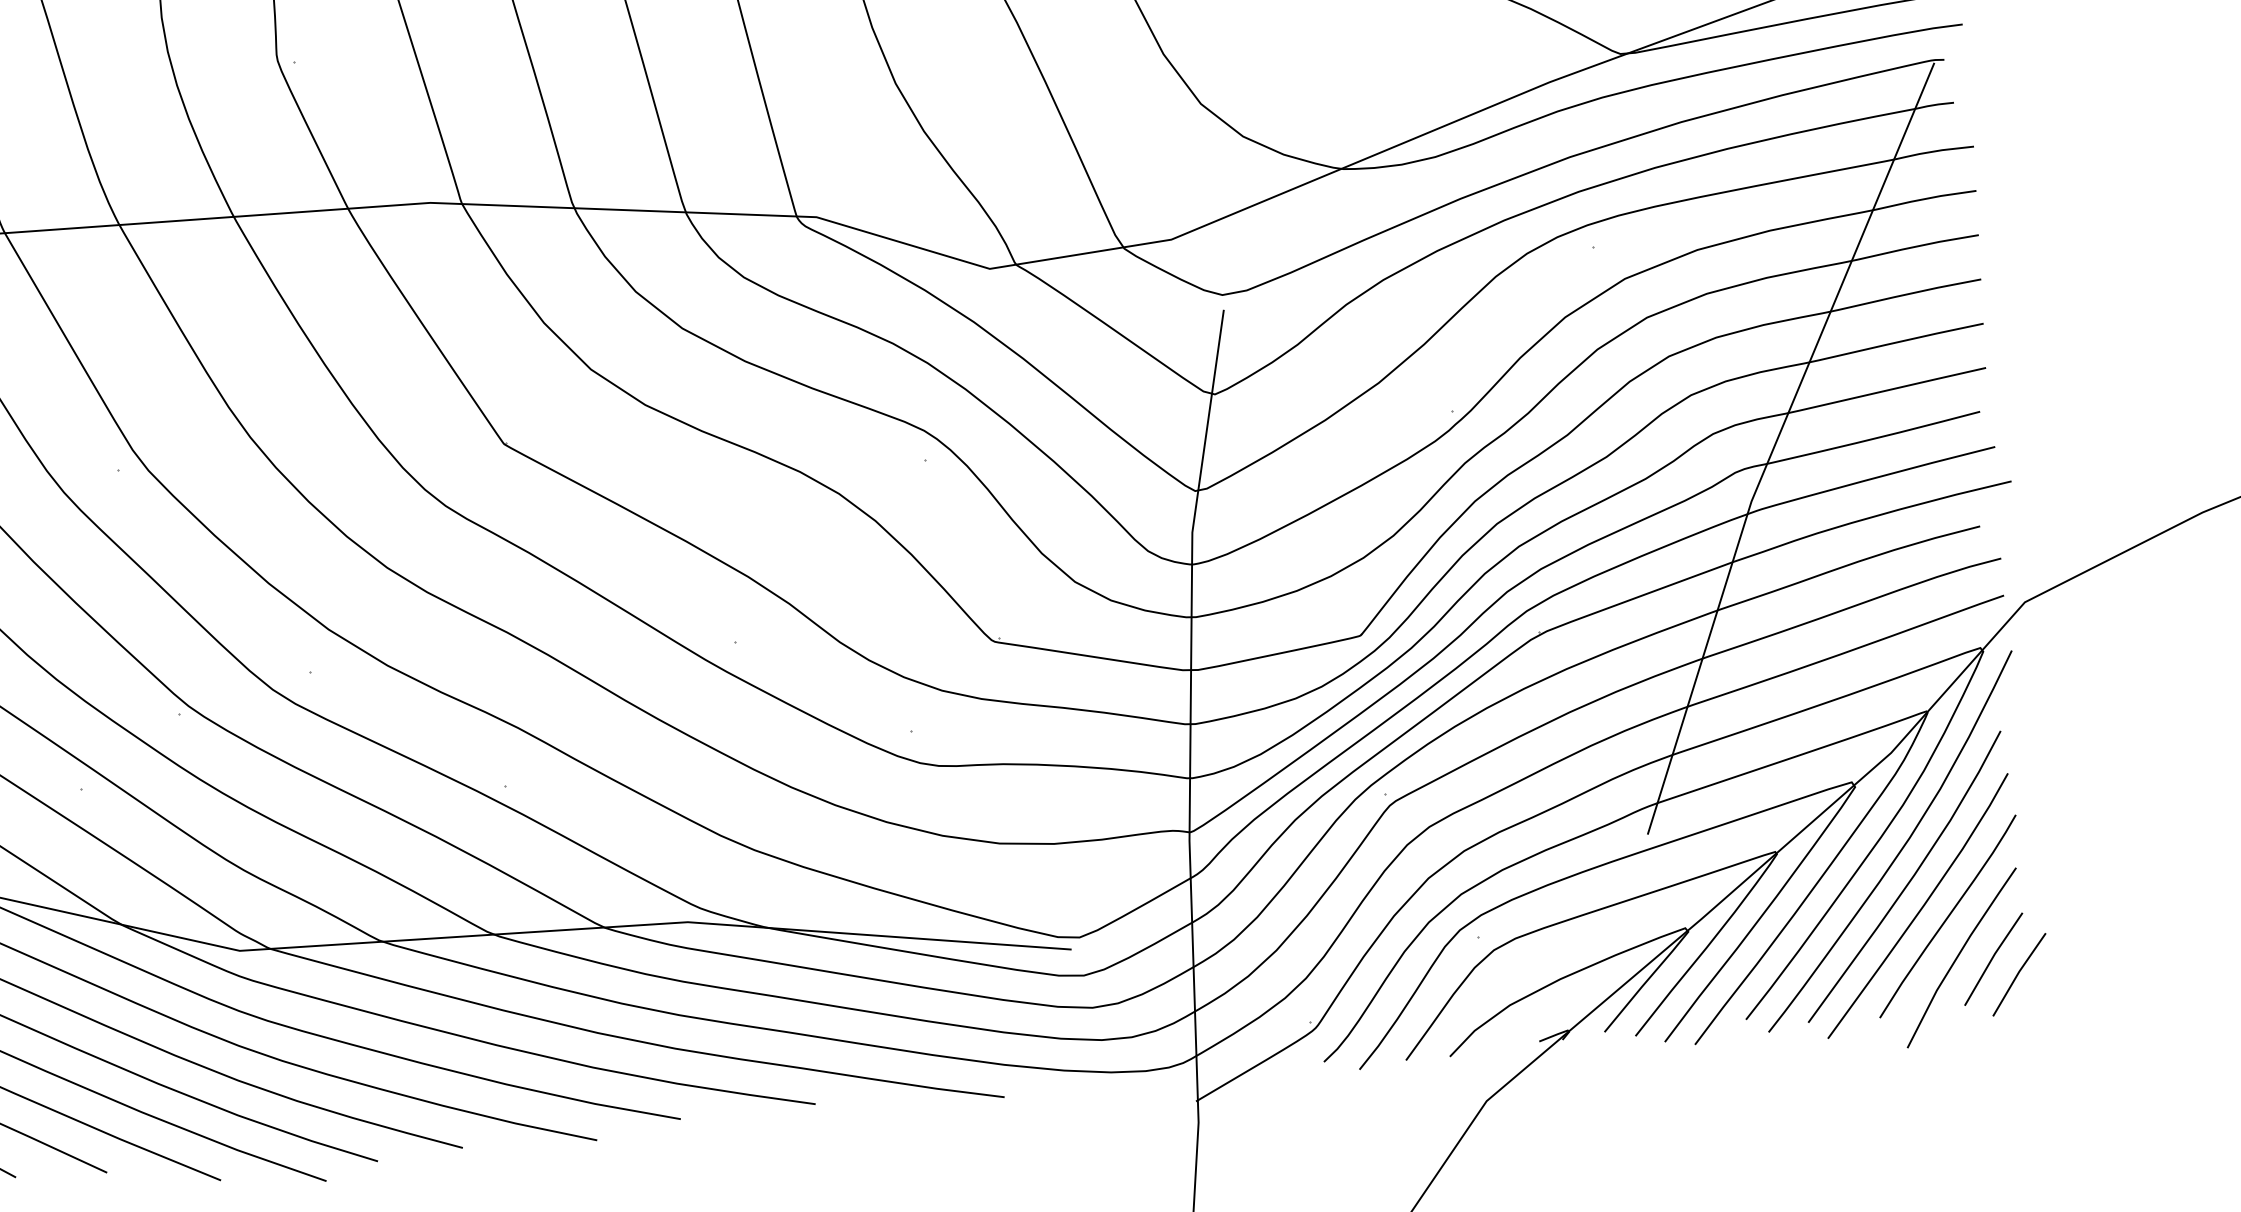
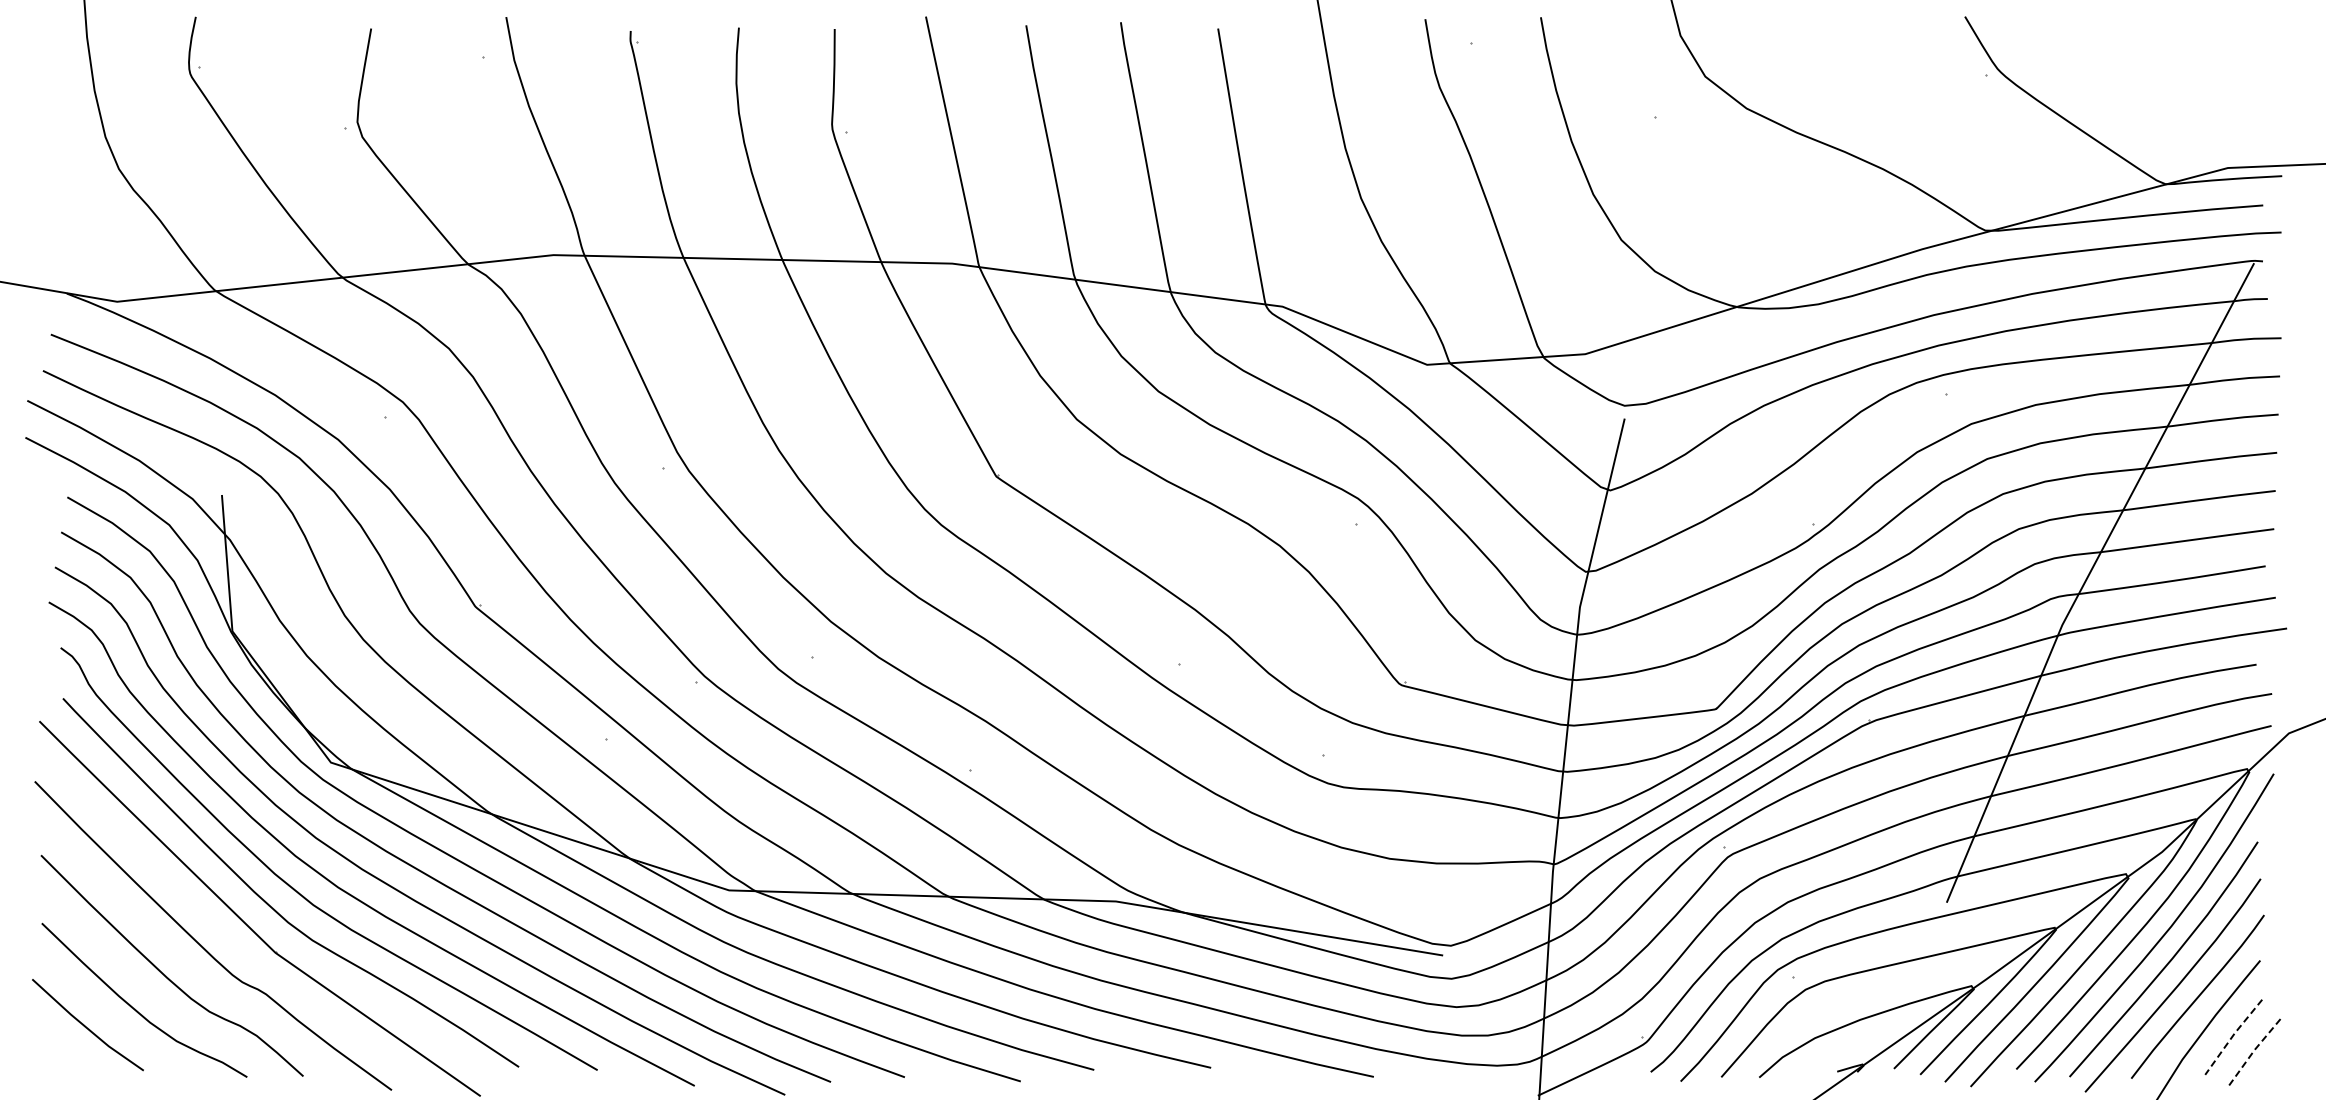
line: (1992, 957) -> (2232, 1035), solid -> dashed
line: (2018, 973) -> (2253, 1051), solid -> dashed

